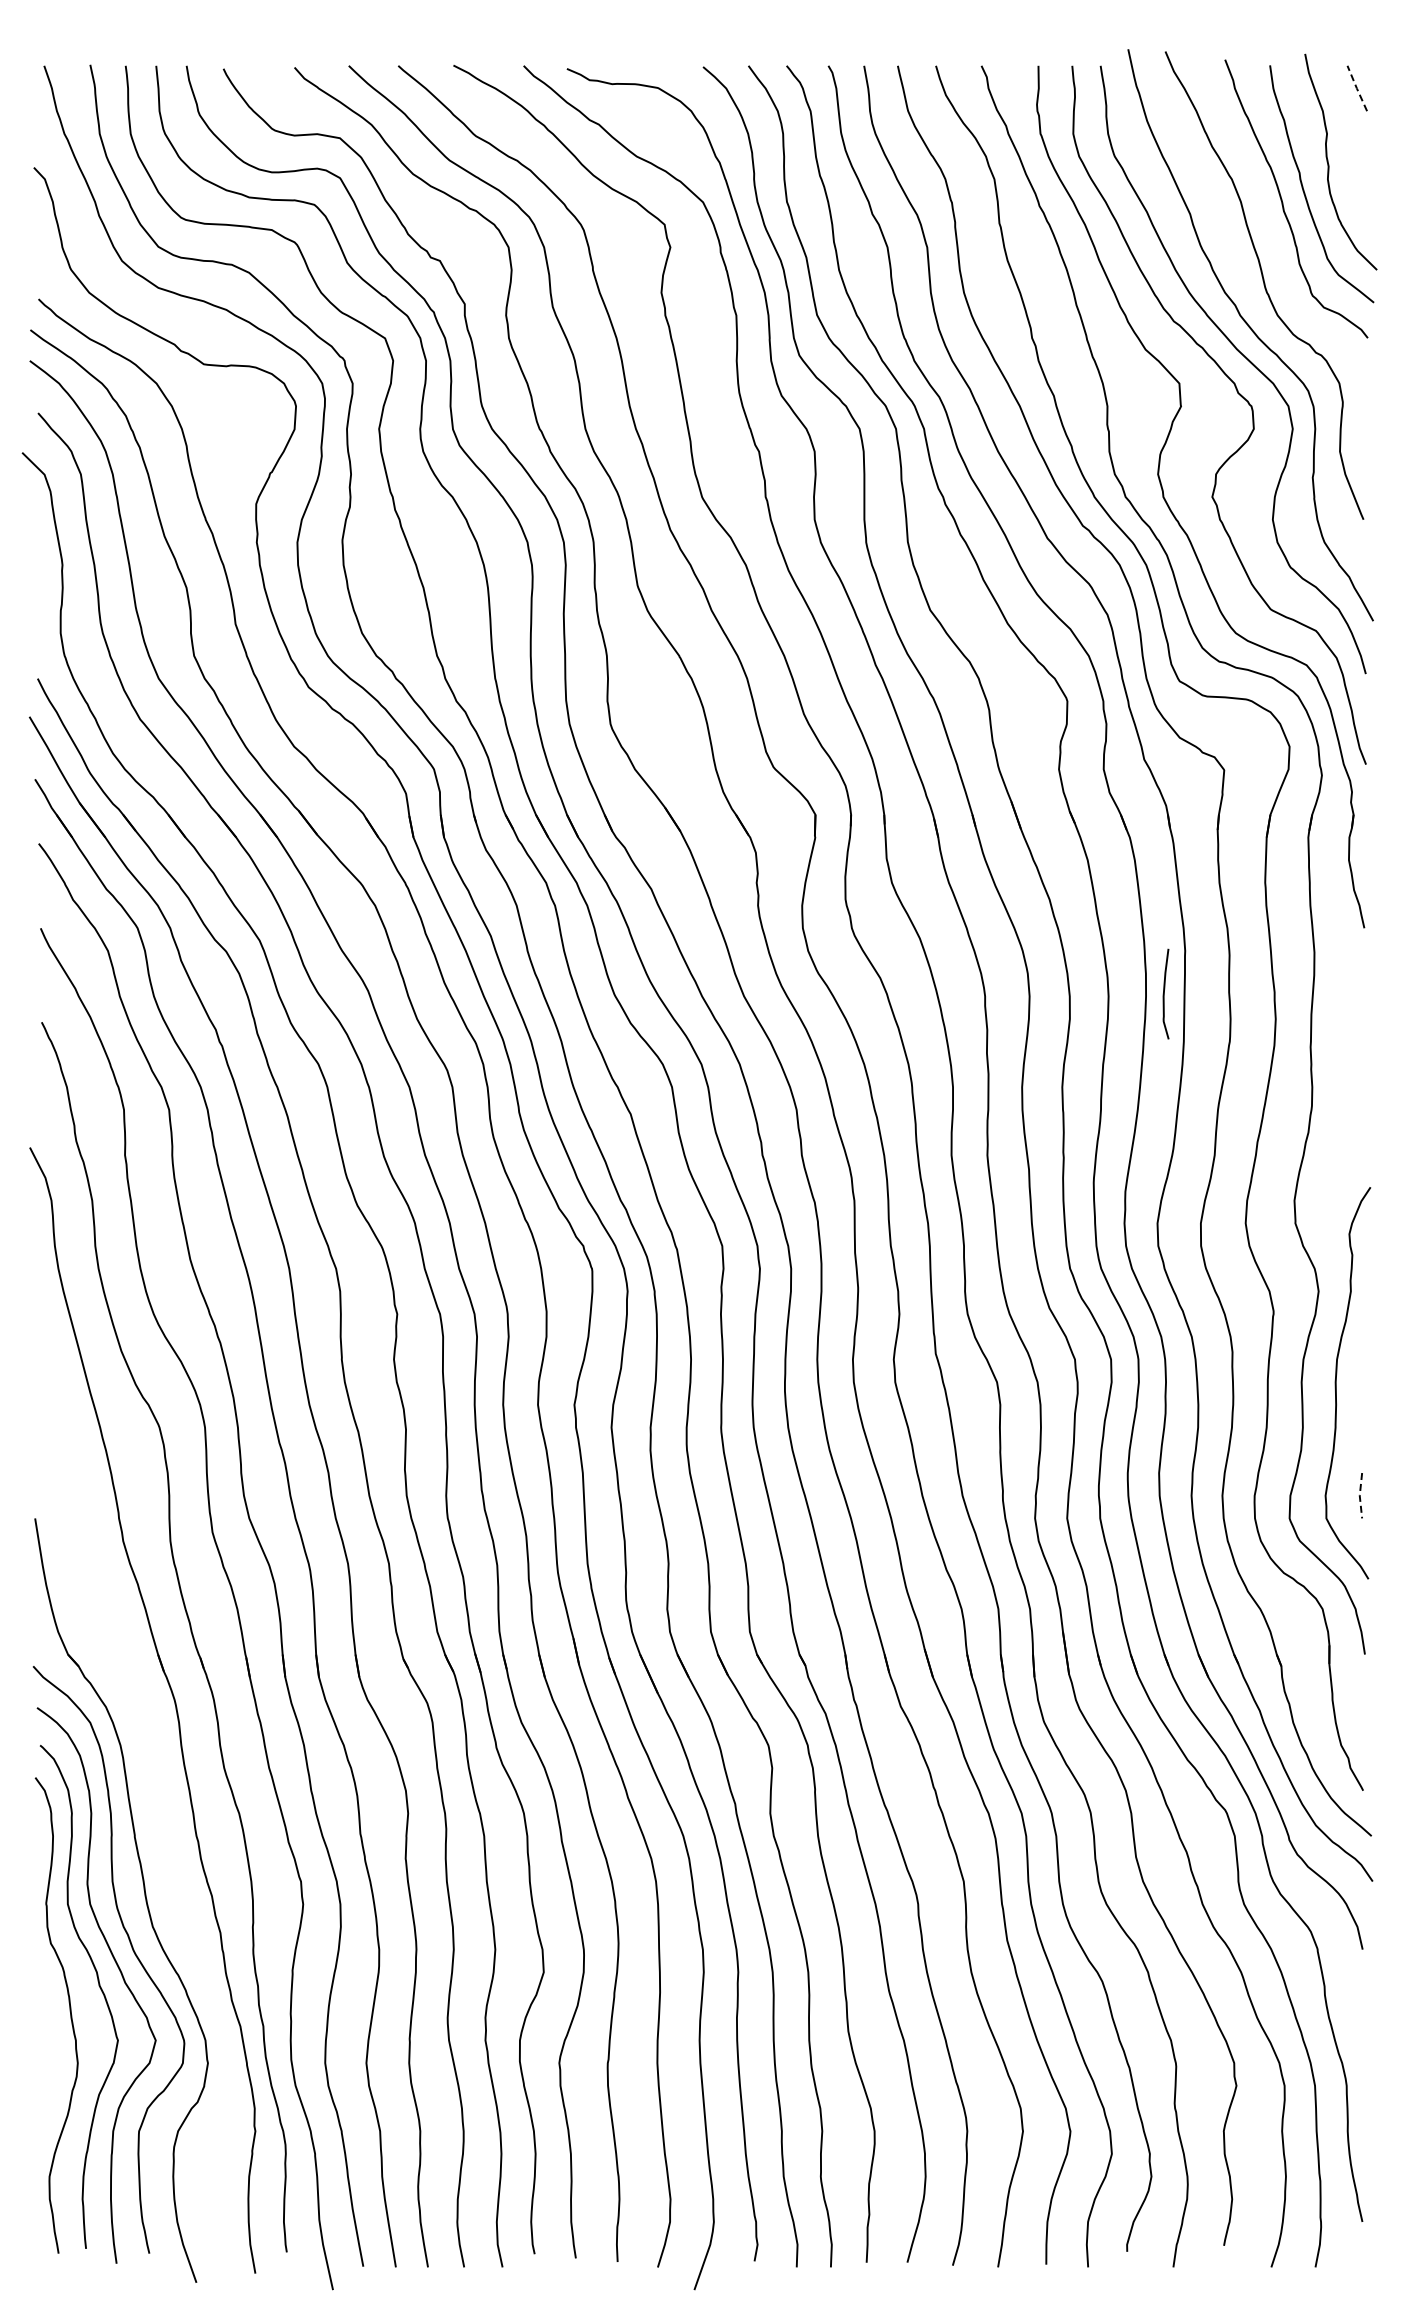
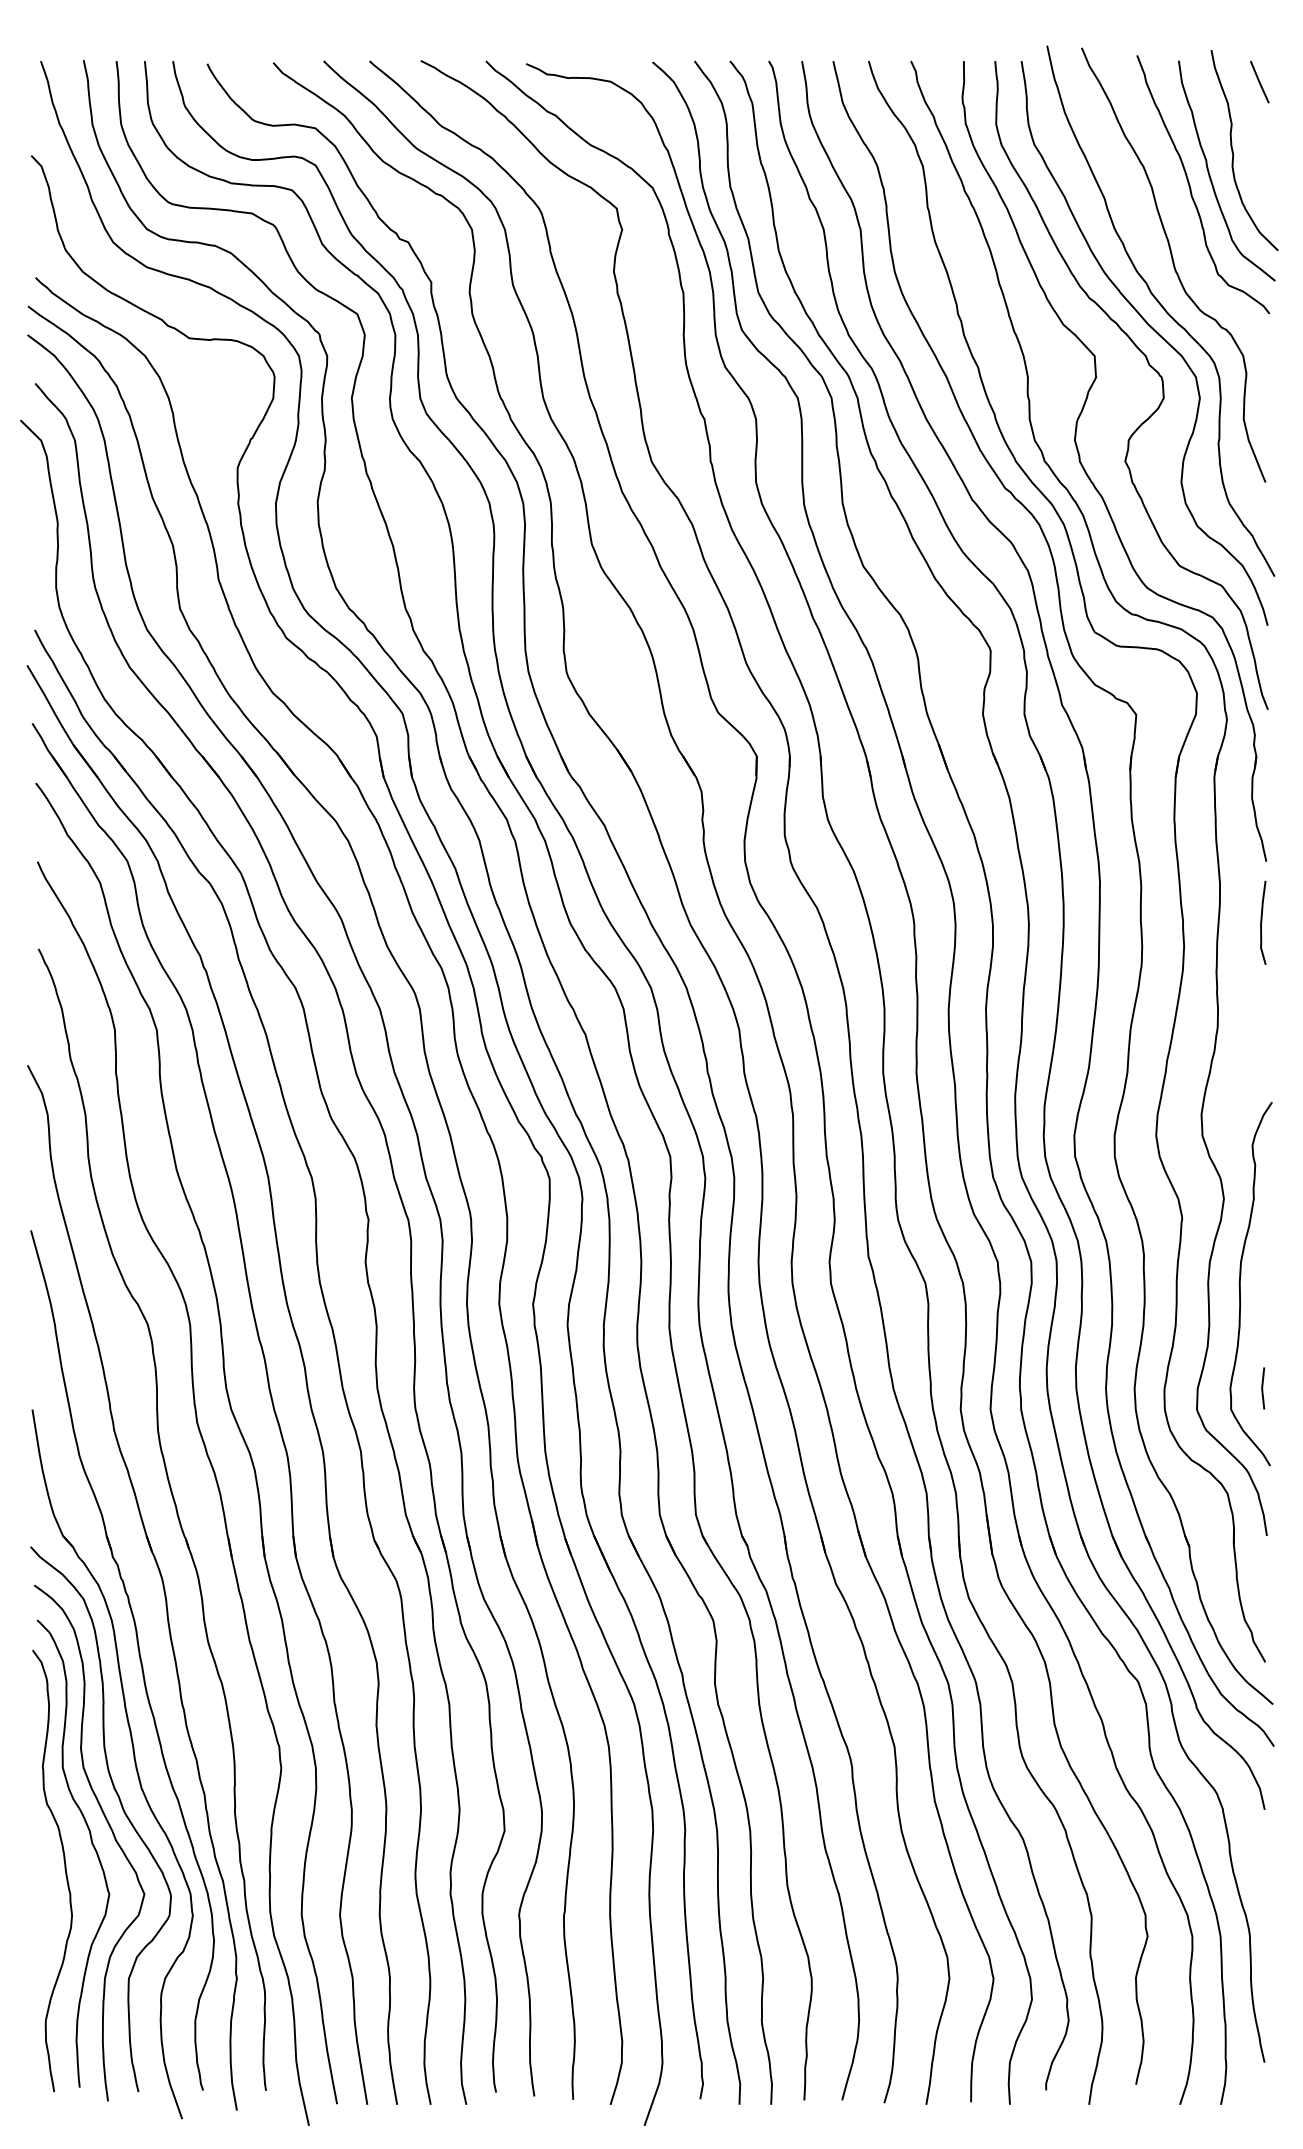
line: (1356, 88) -> (1259, 82), dashed -> solid
curve: (1164, 993) -> (1261, 922), moved
line: (1359, 1495) -> (1261, 1388), dashed -> solid
part: (149, 1782) -> (138, 1654), added

